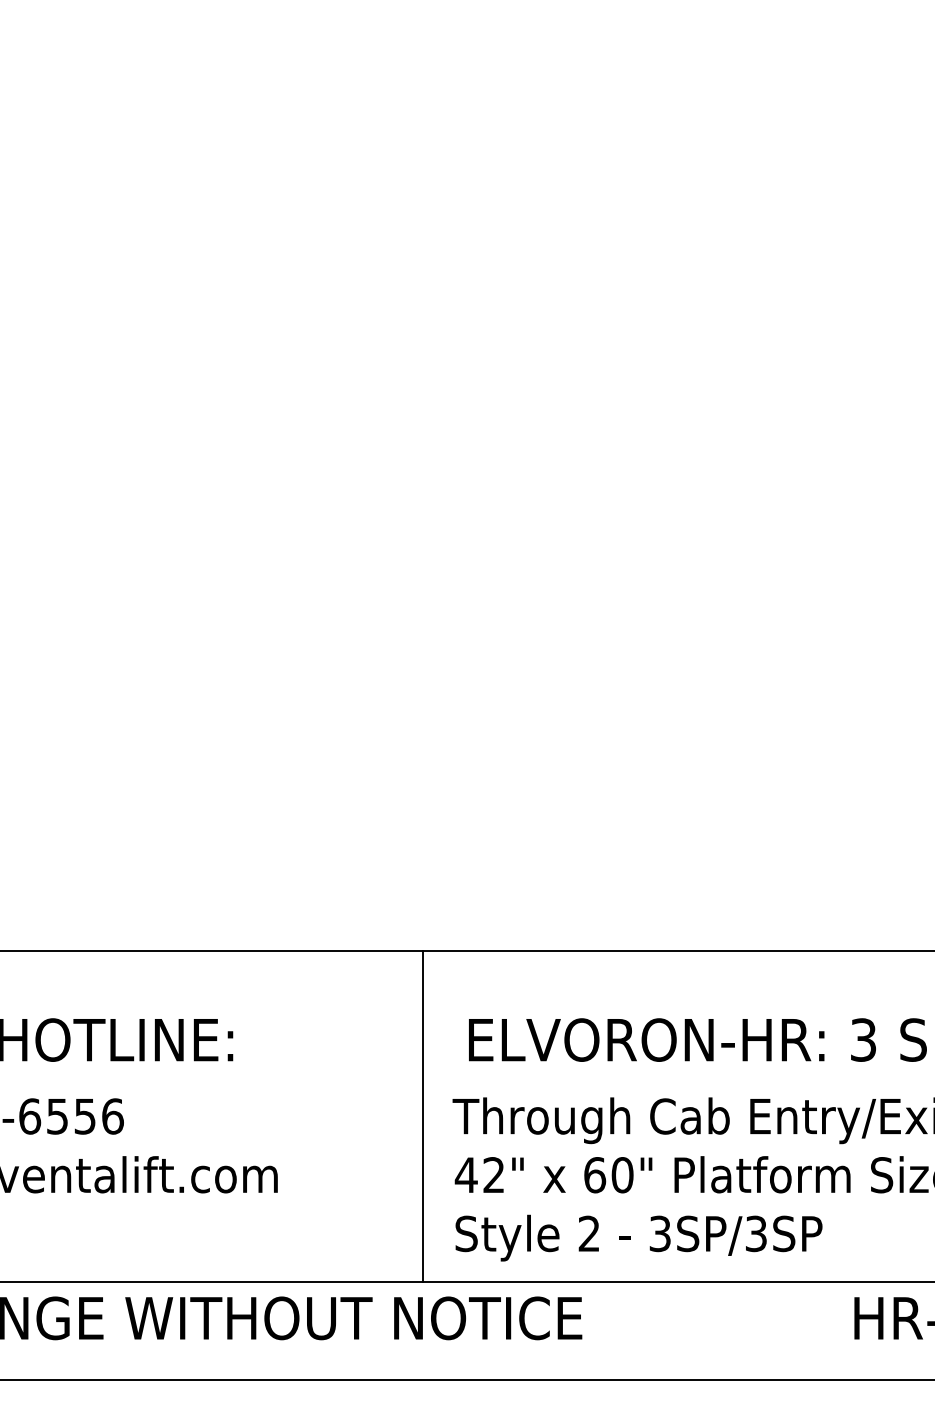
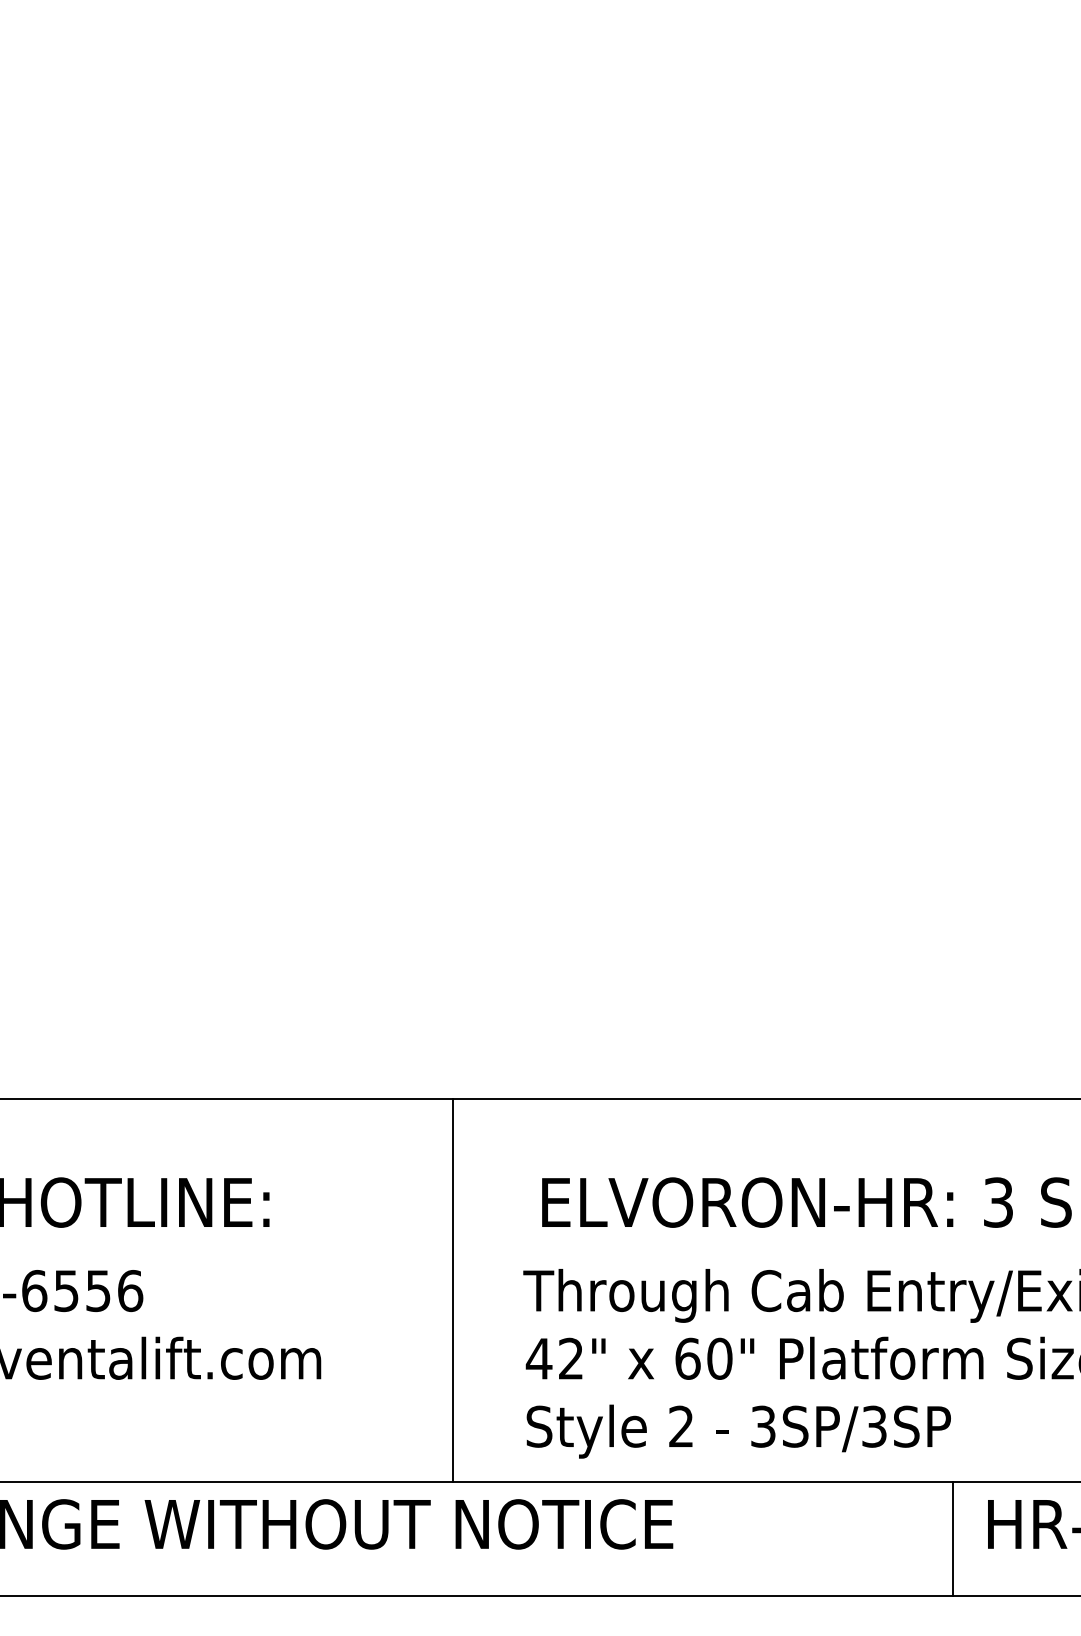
line: (422, 1115) -> (452, 1289), moved
line: (824, 1330) -> (953, 1538), added

